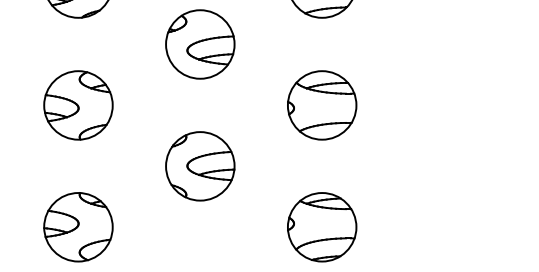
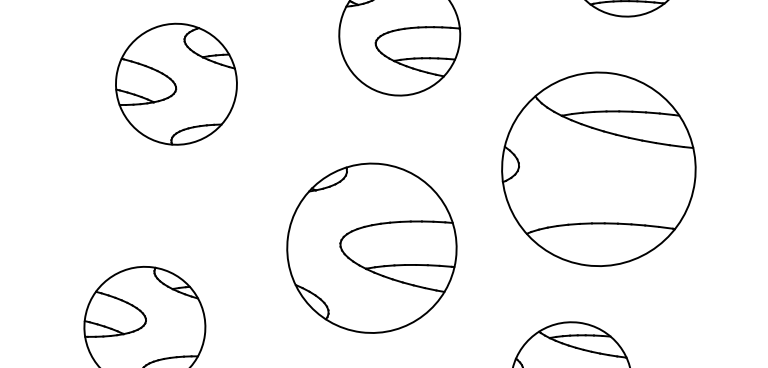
part: (78, 105) -> (176, 84), moved
part: (322, 105) -> (599, 169), size x1.6
part: (200, 166) -> (372, 248), size x1.4

